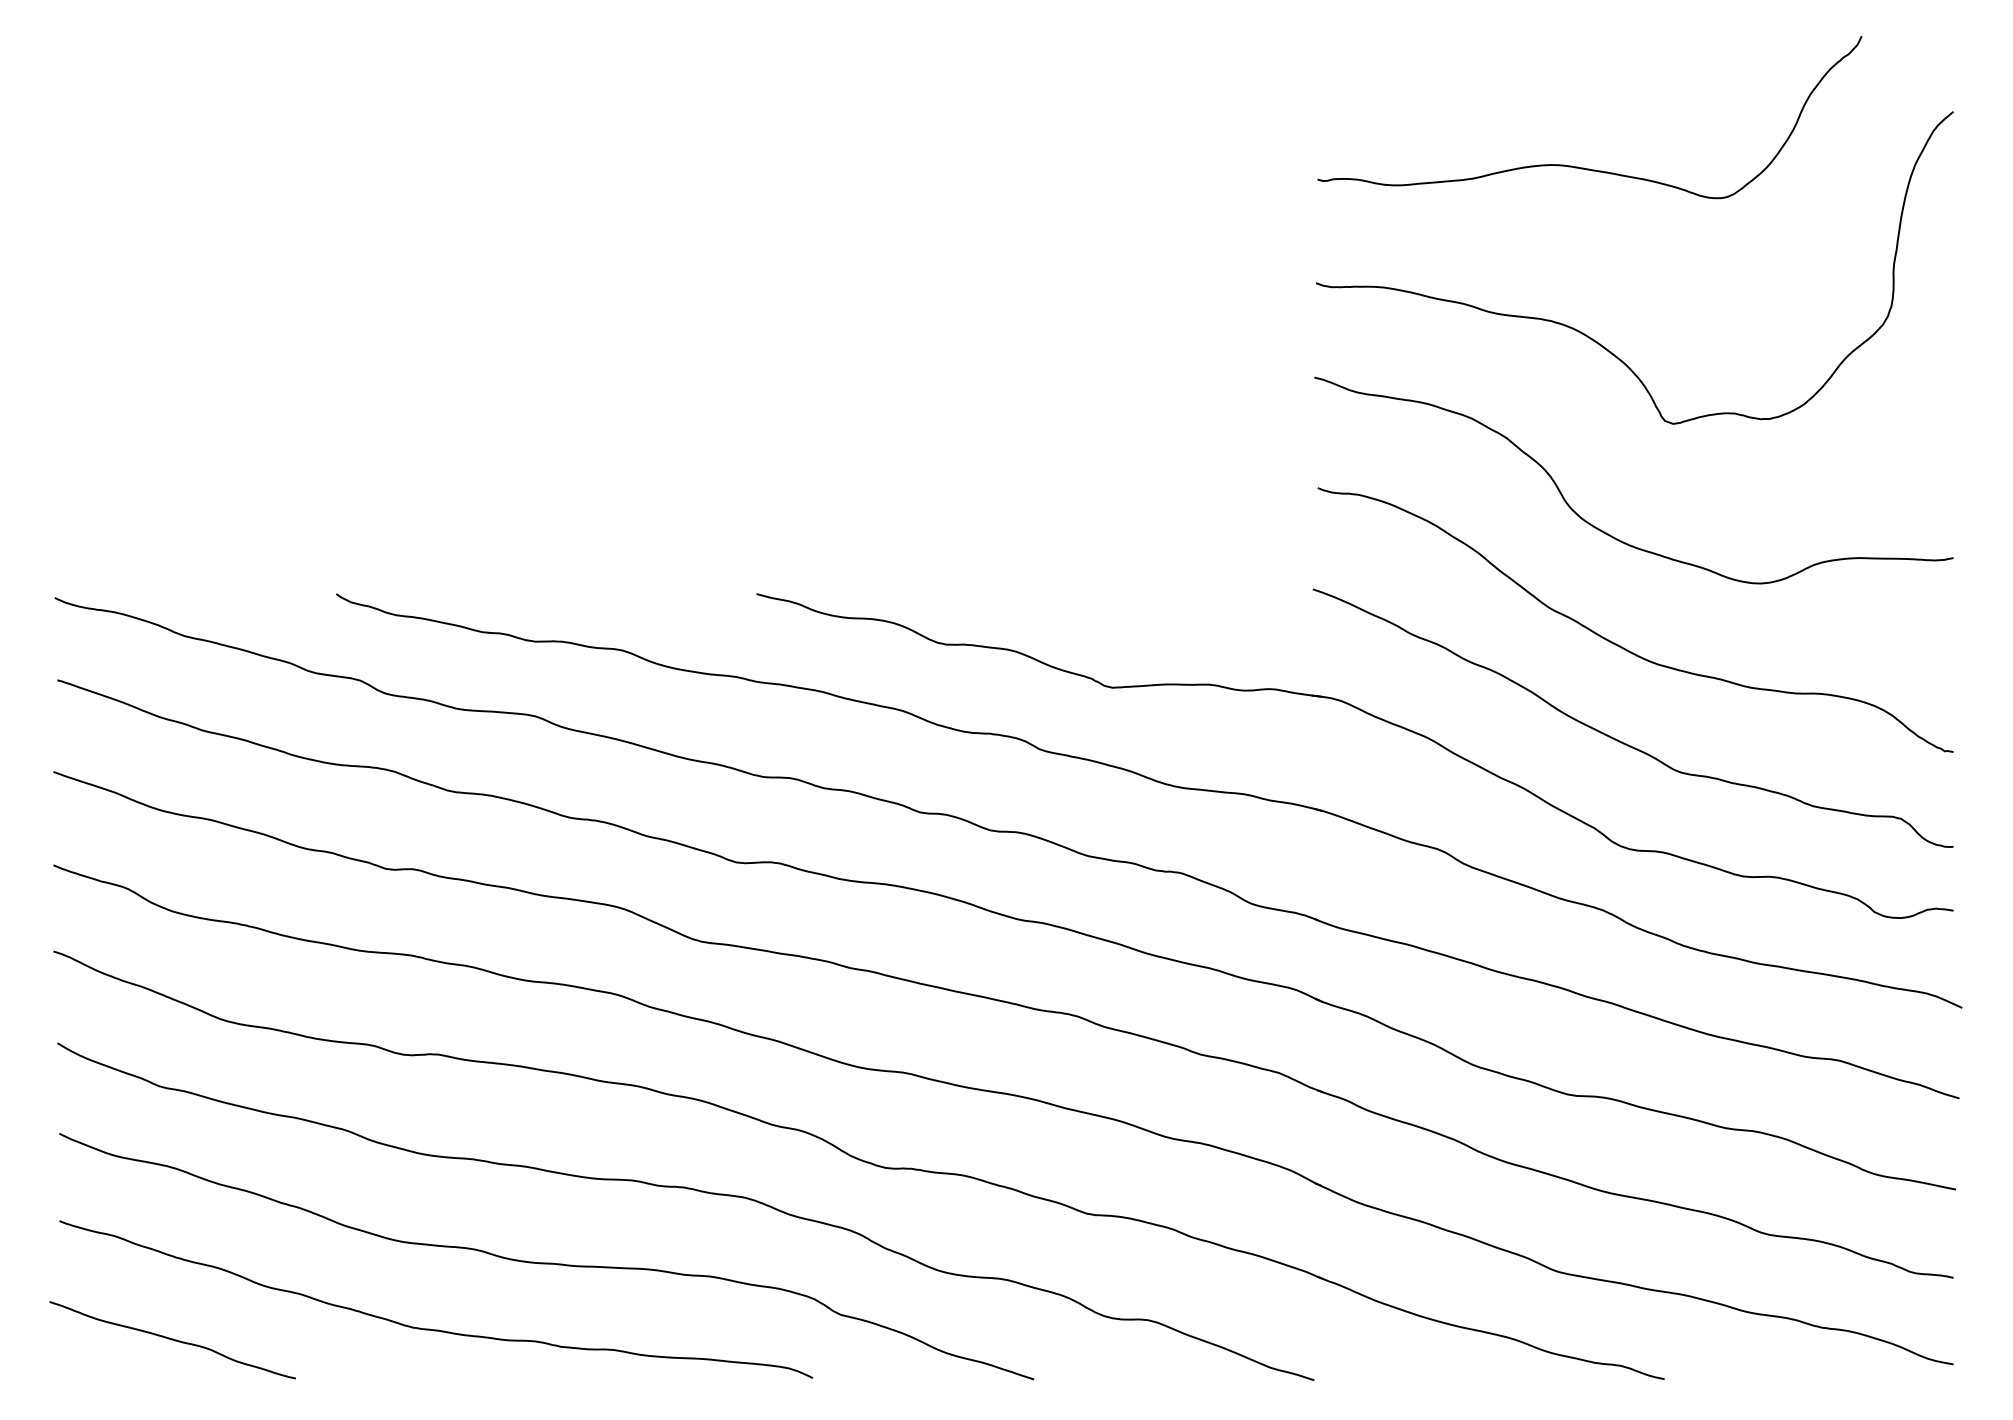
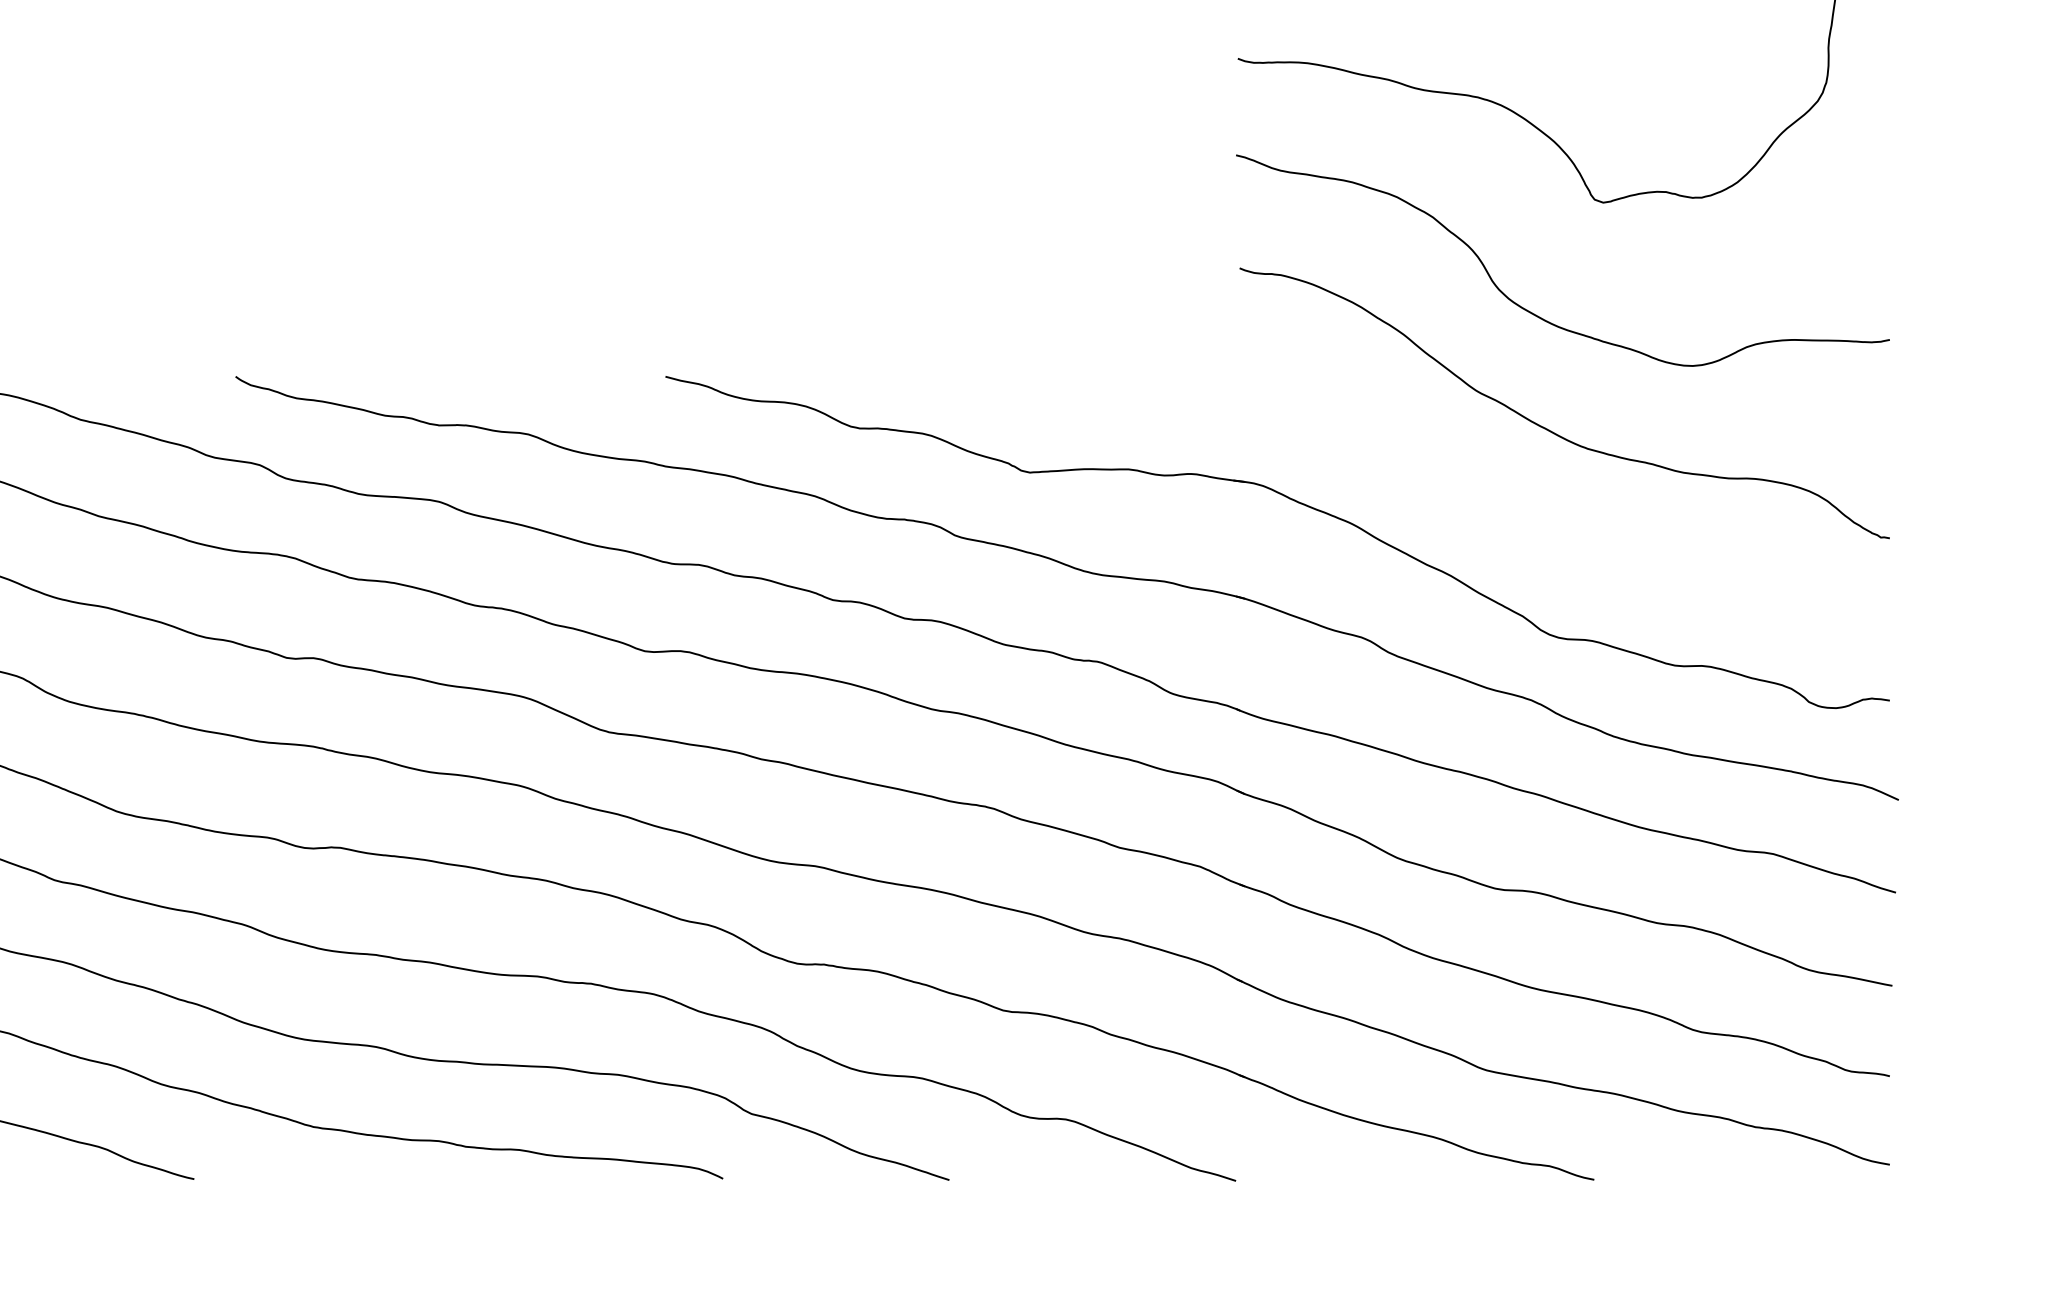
curve: (1620, 740) -> (1549, 526), removed

